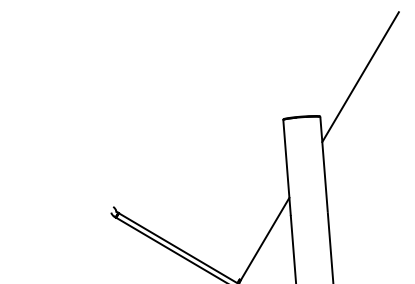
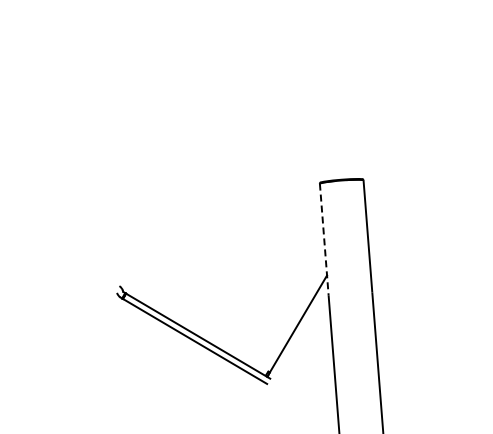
line: (360, 76) -> (410, 132), removed
line: (287, 168) -> (324, 240), solid -> dashed

